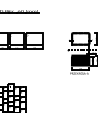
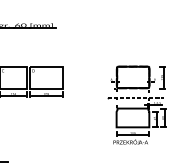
hatch: (80, 60) -> (132, 117), removed

